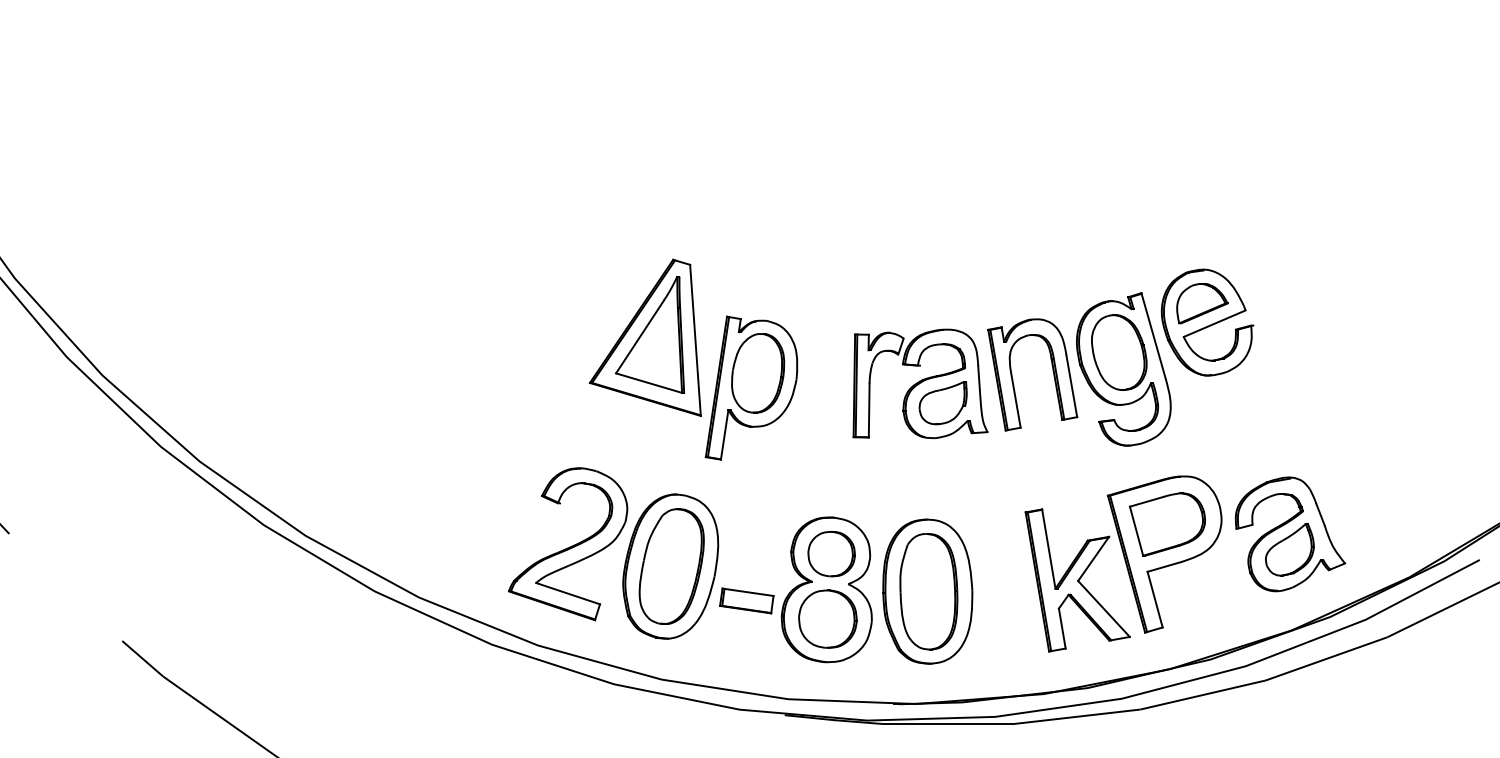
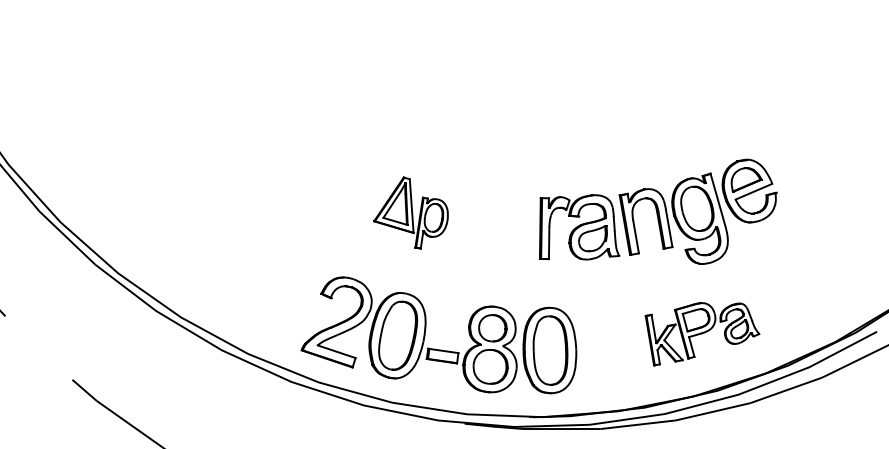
part: (1053, 357) -> (658, 211), moved
part: (692, 358) -> (410, 212), size x0.6
part: (1185, 564) -> (702, 334), size x0.6

